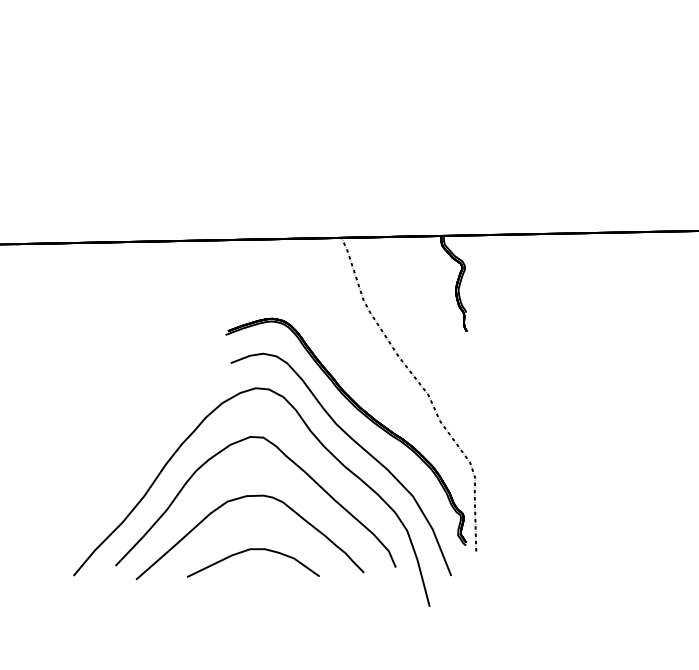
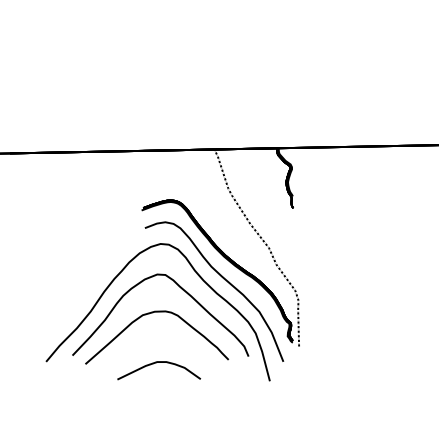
curve: (249, 551) -> (156, 363), moved

